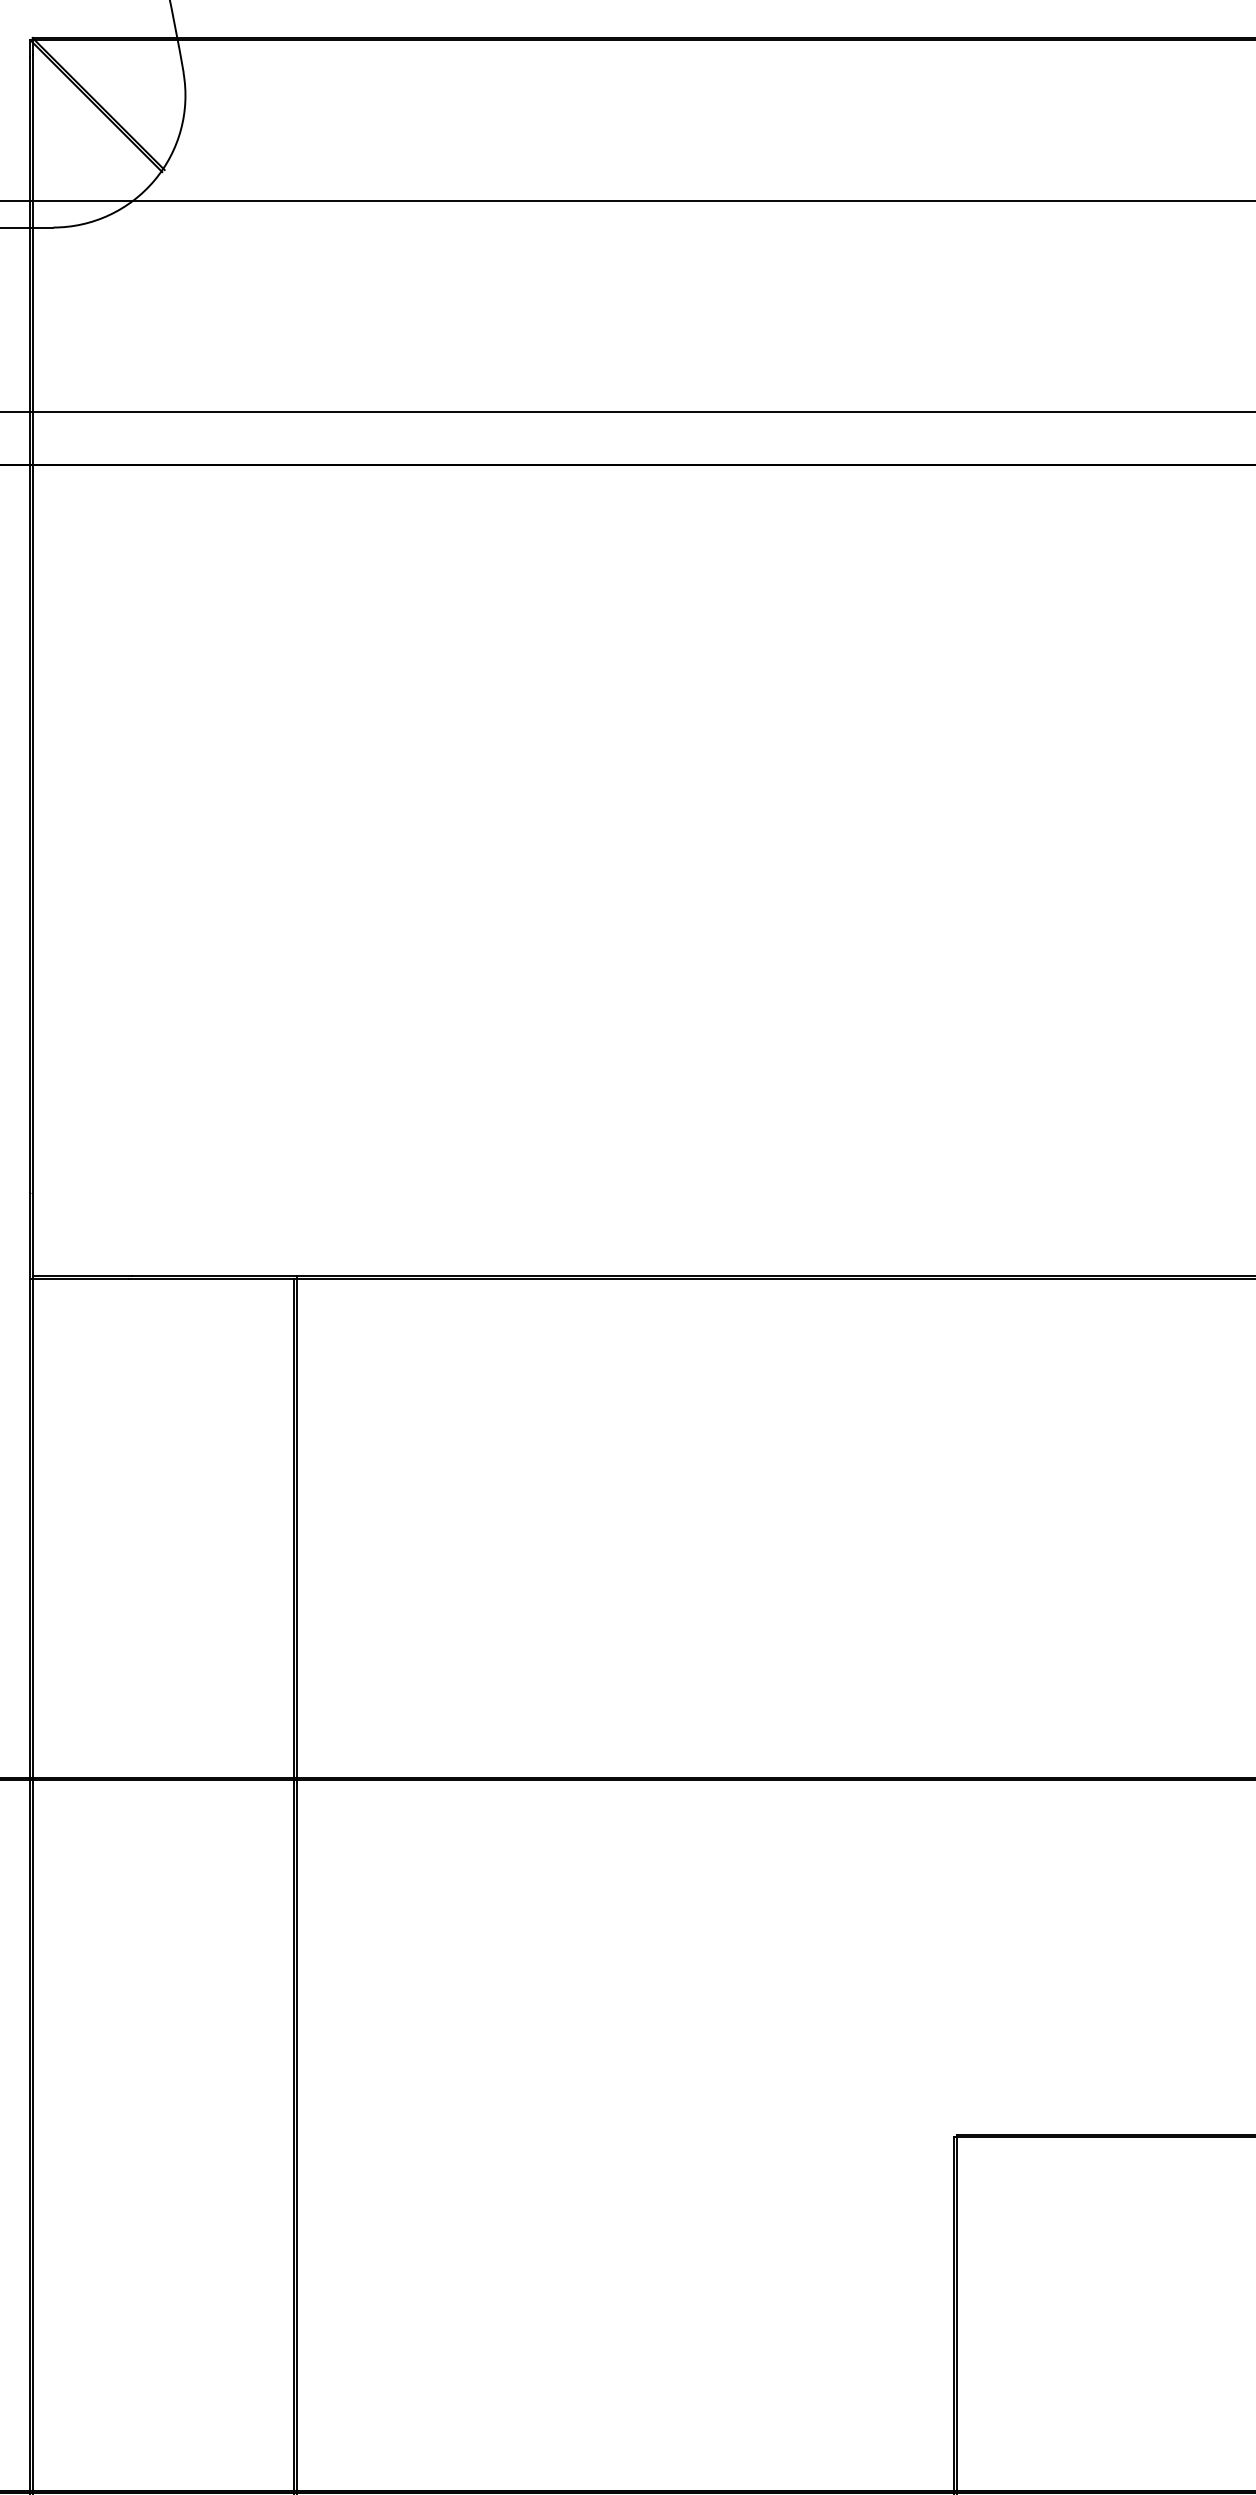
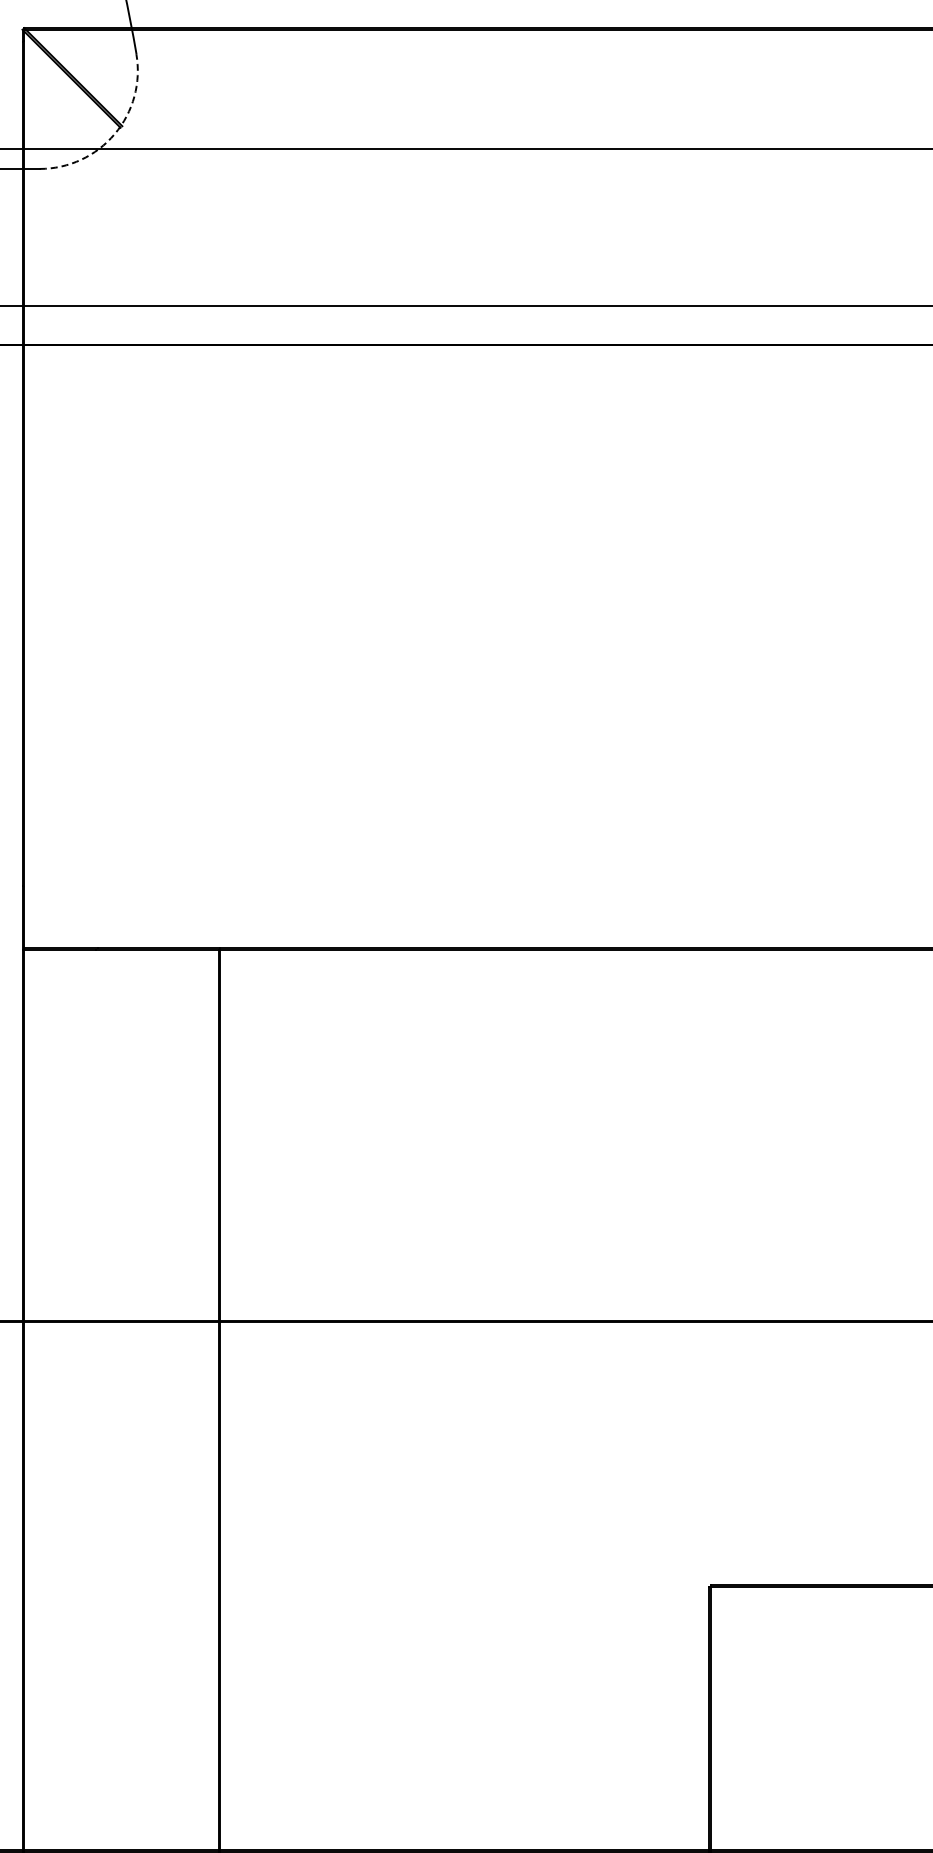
arc: (154, 181) -> (114, 134), solid -> dashed

